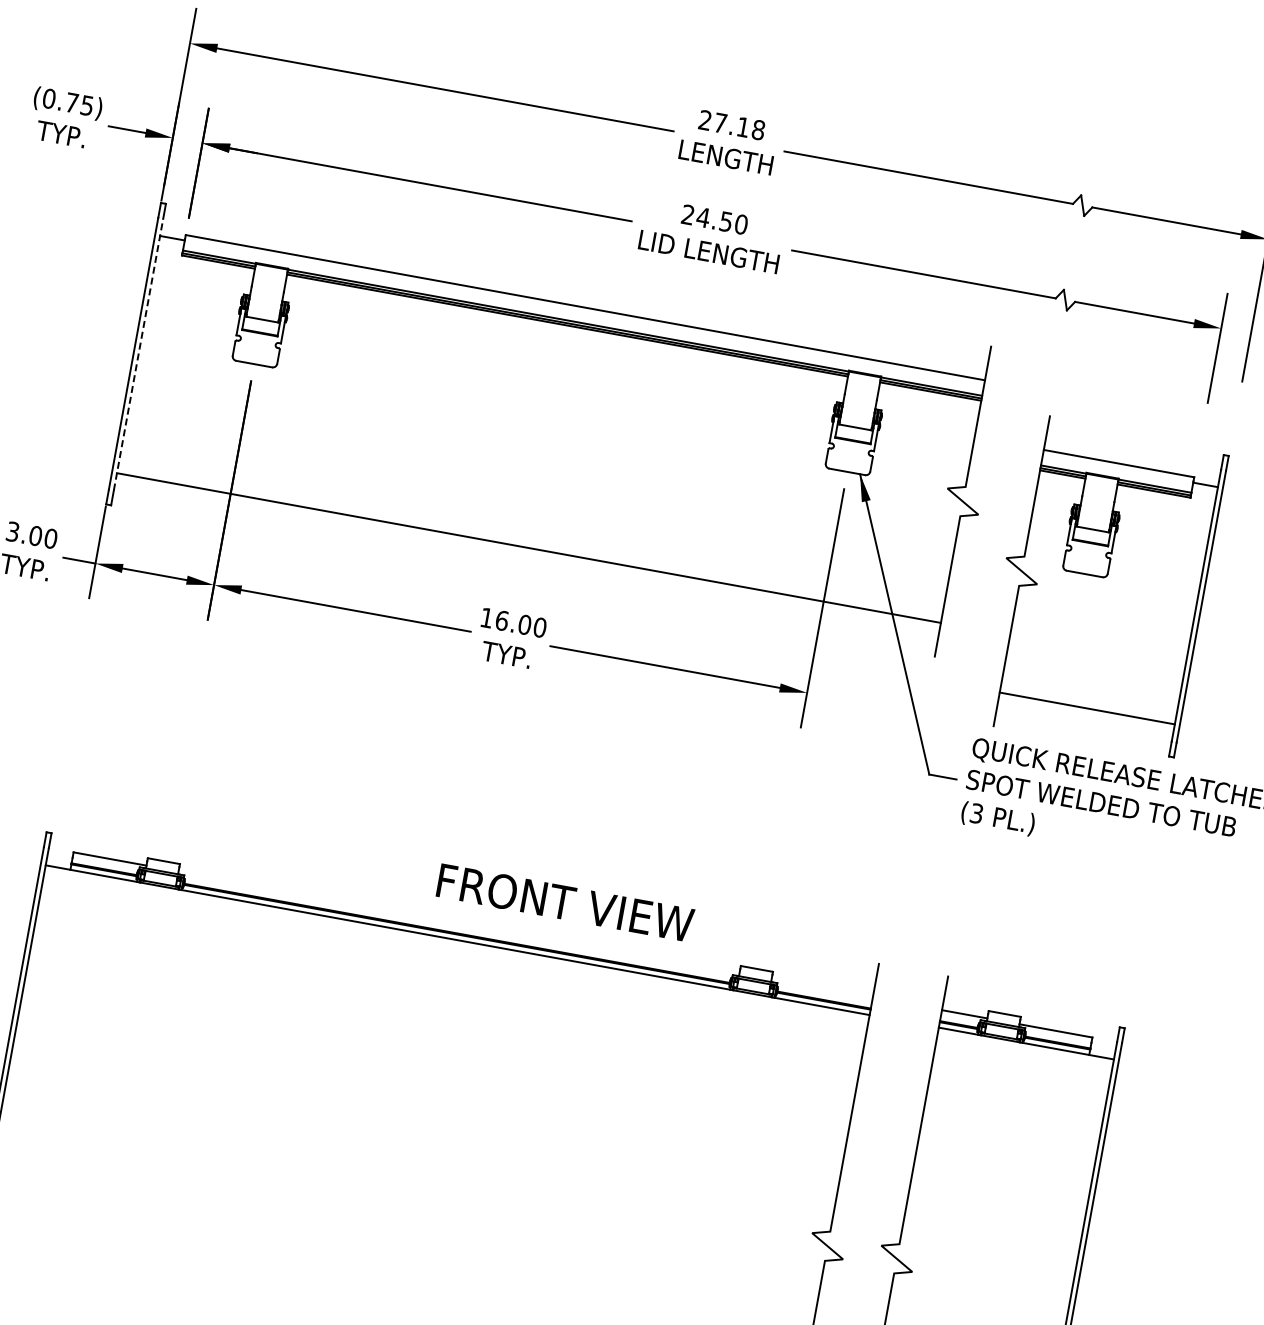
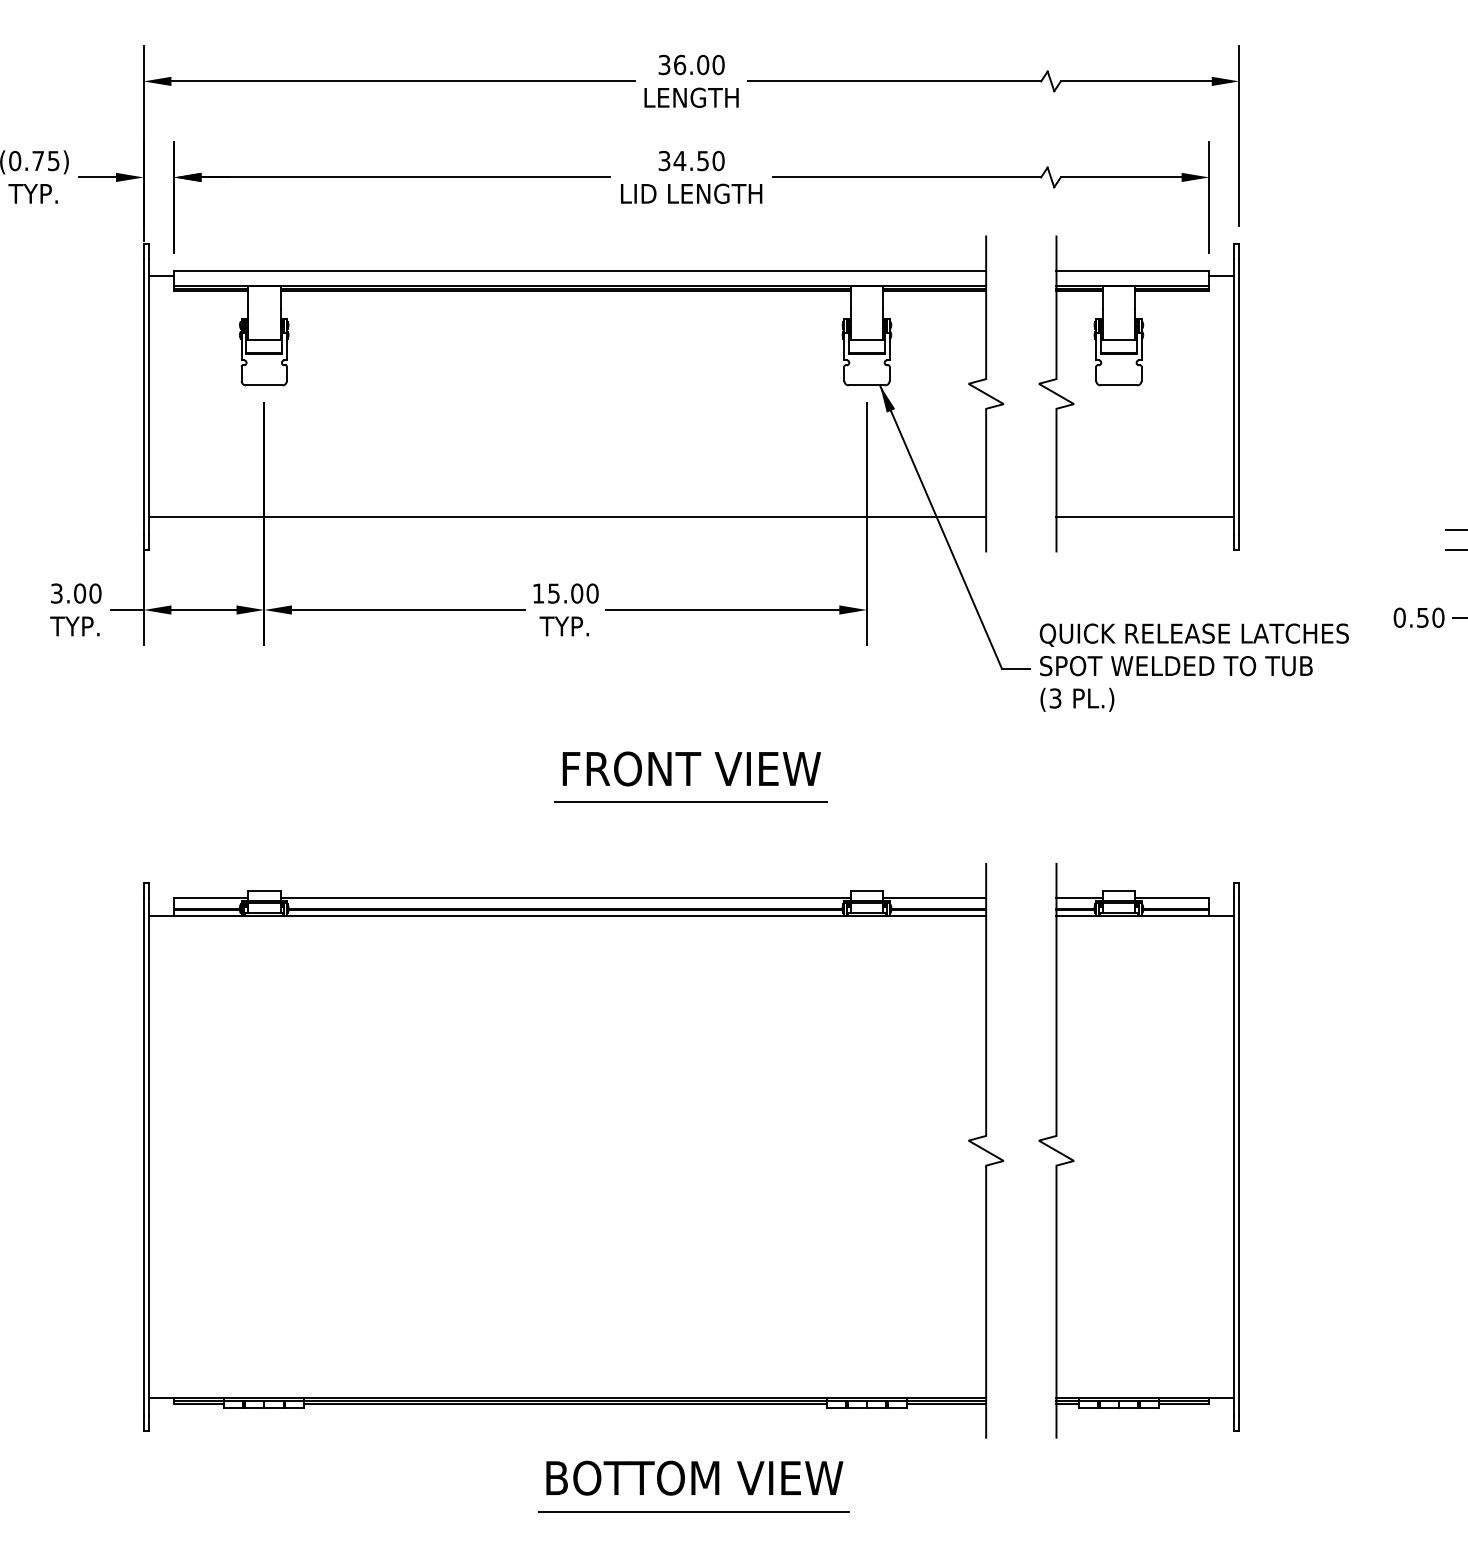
text: (731, 124) -> (691, 64), 27.18 -> 36.00
text: (688, 215) -> (664, 161), 24.50 -> 34.50
line: (138, 354) -> (148, 396), dashed -> solid
part: (1102, 585) -> (1138, 393), moved
text: (502, 620) -> (554, 593), 16.00 -> 15.00
line: (599, 849) -> (690, 801), added
text: (565, 902) -> (691, 768), moved
line: (458, 922) -> (565, 898), added
line: (821, 988) -> (934, 898), added

